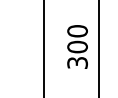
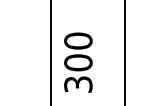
text: (77, 46) -> (78, 61), moved

